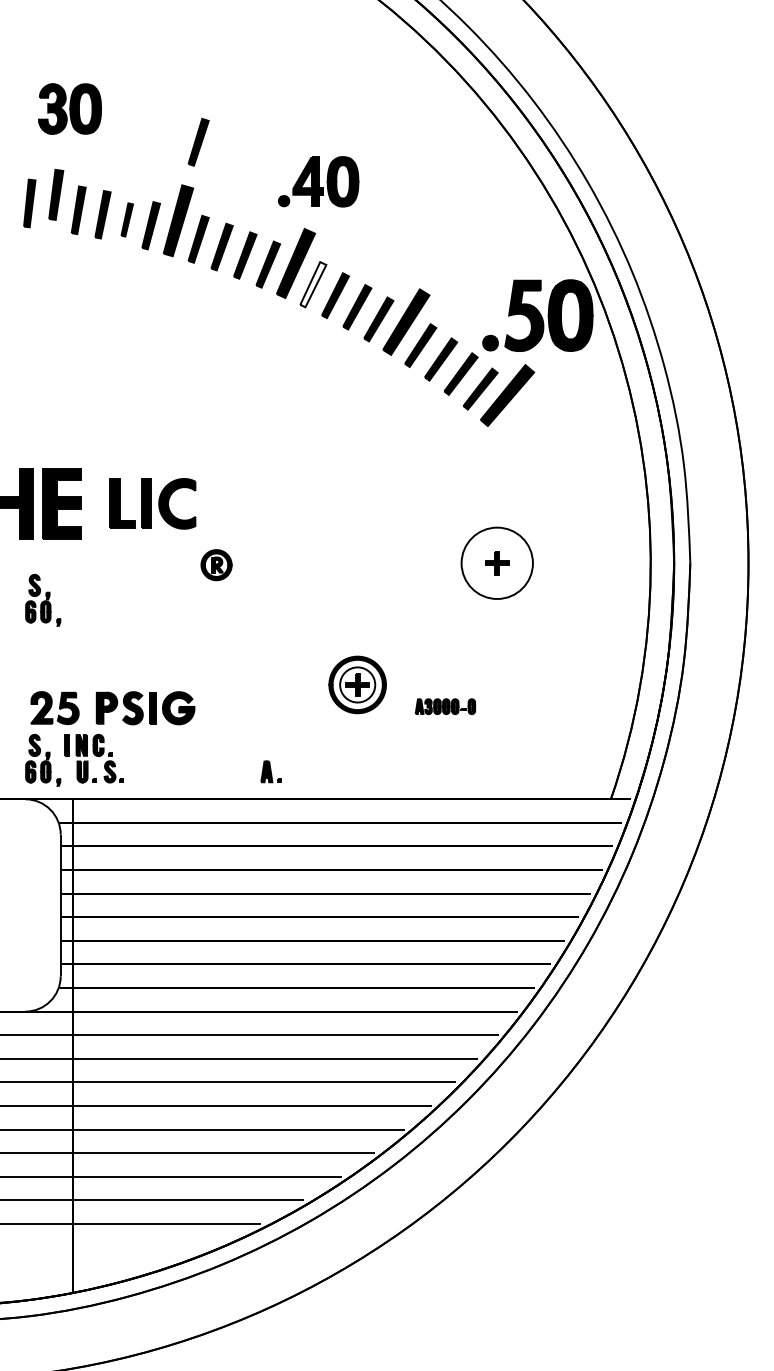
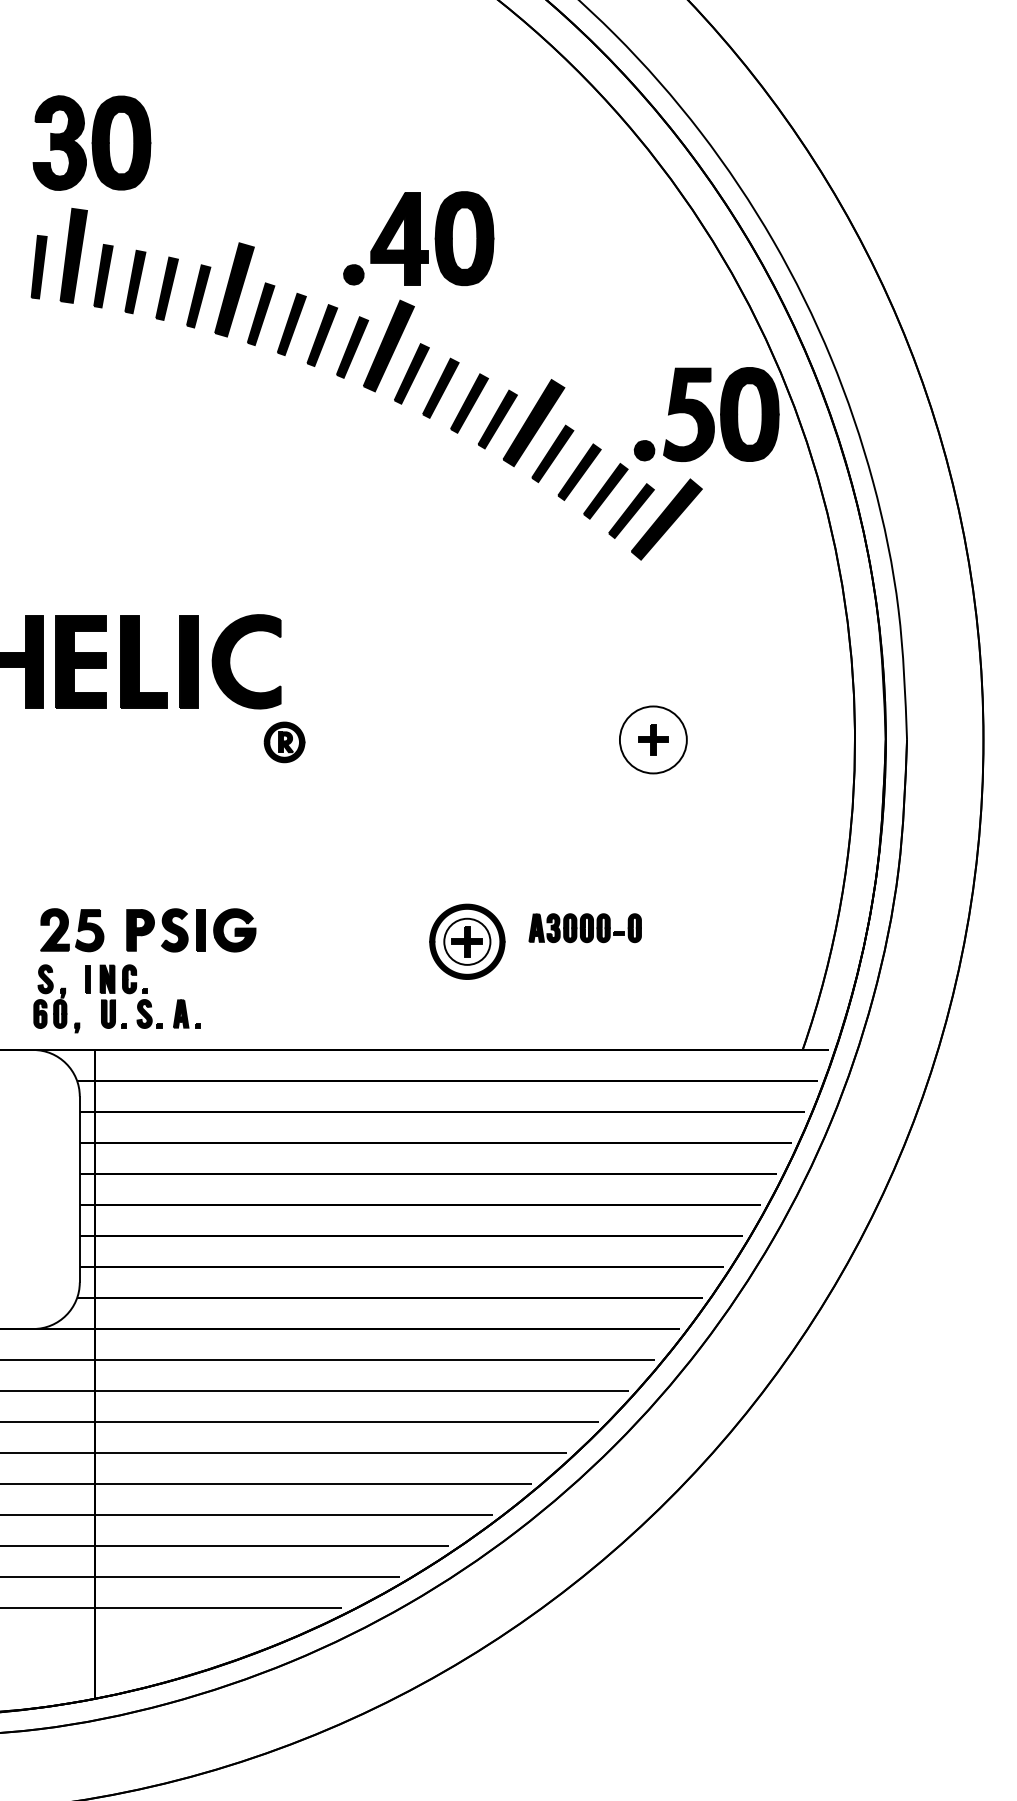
part: (69, 108) -> (91, 142), size x1.43
part: (198, 141) -> (260, 185), removed
part: (318, 181) -> (418, 238), size x1.43
part: (56, 194) -> (74, 255), size x1.43
part: (127, 219) -> (167, 288), size x1.43
fill: (313, 284) -> (411, 373), added
part: (152, 503) -> (200, 661), size x1.43
circle: (496, 562) -> (652, 738), size x0.71
part: (43, 599) -> (57, 787), removed
part: (357, 684) -> (467, 941), moved
part: (445, 706) -> (585, 928), size x1.43
part: (270, 771) -> (185, 1013), moved

